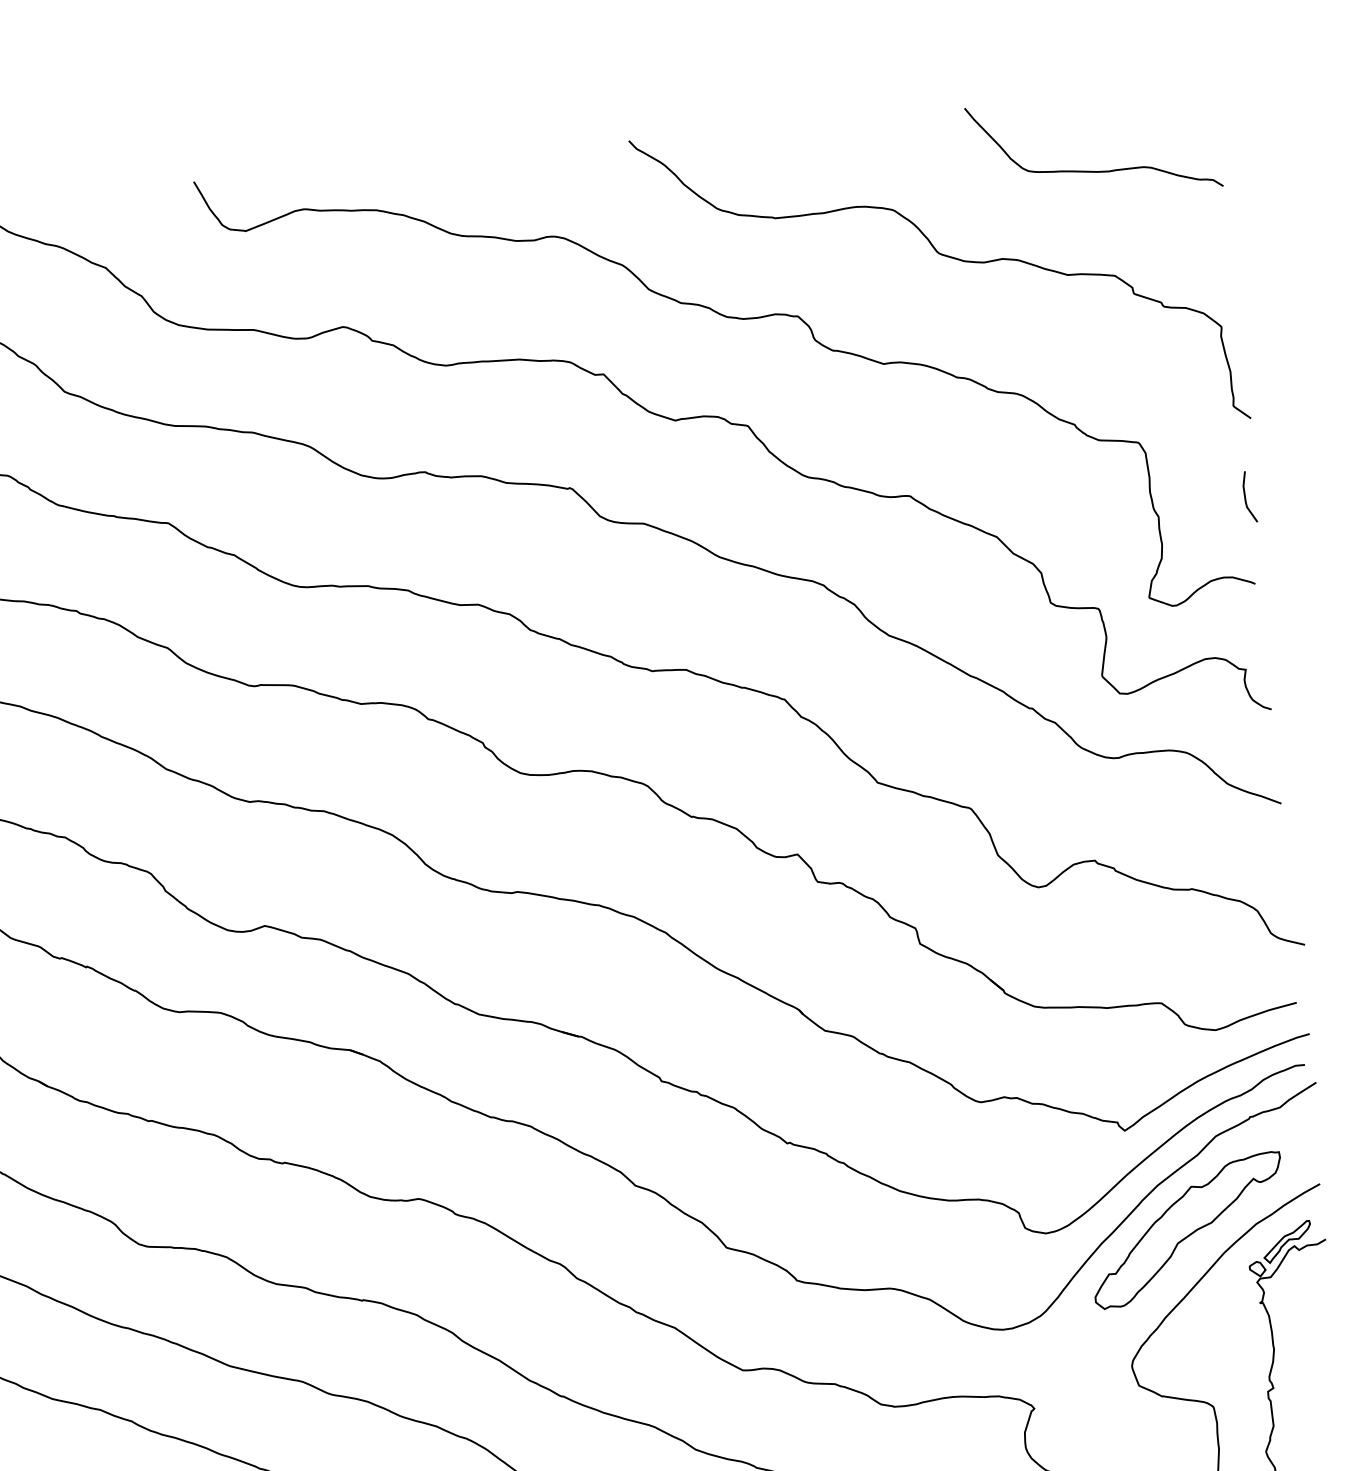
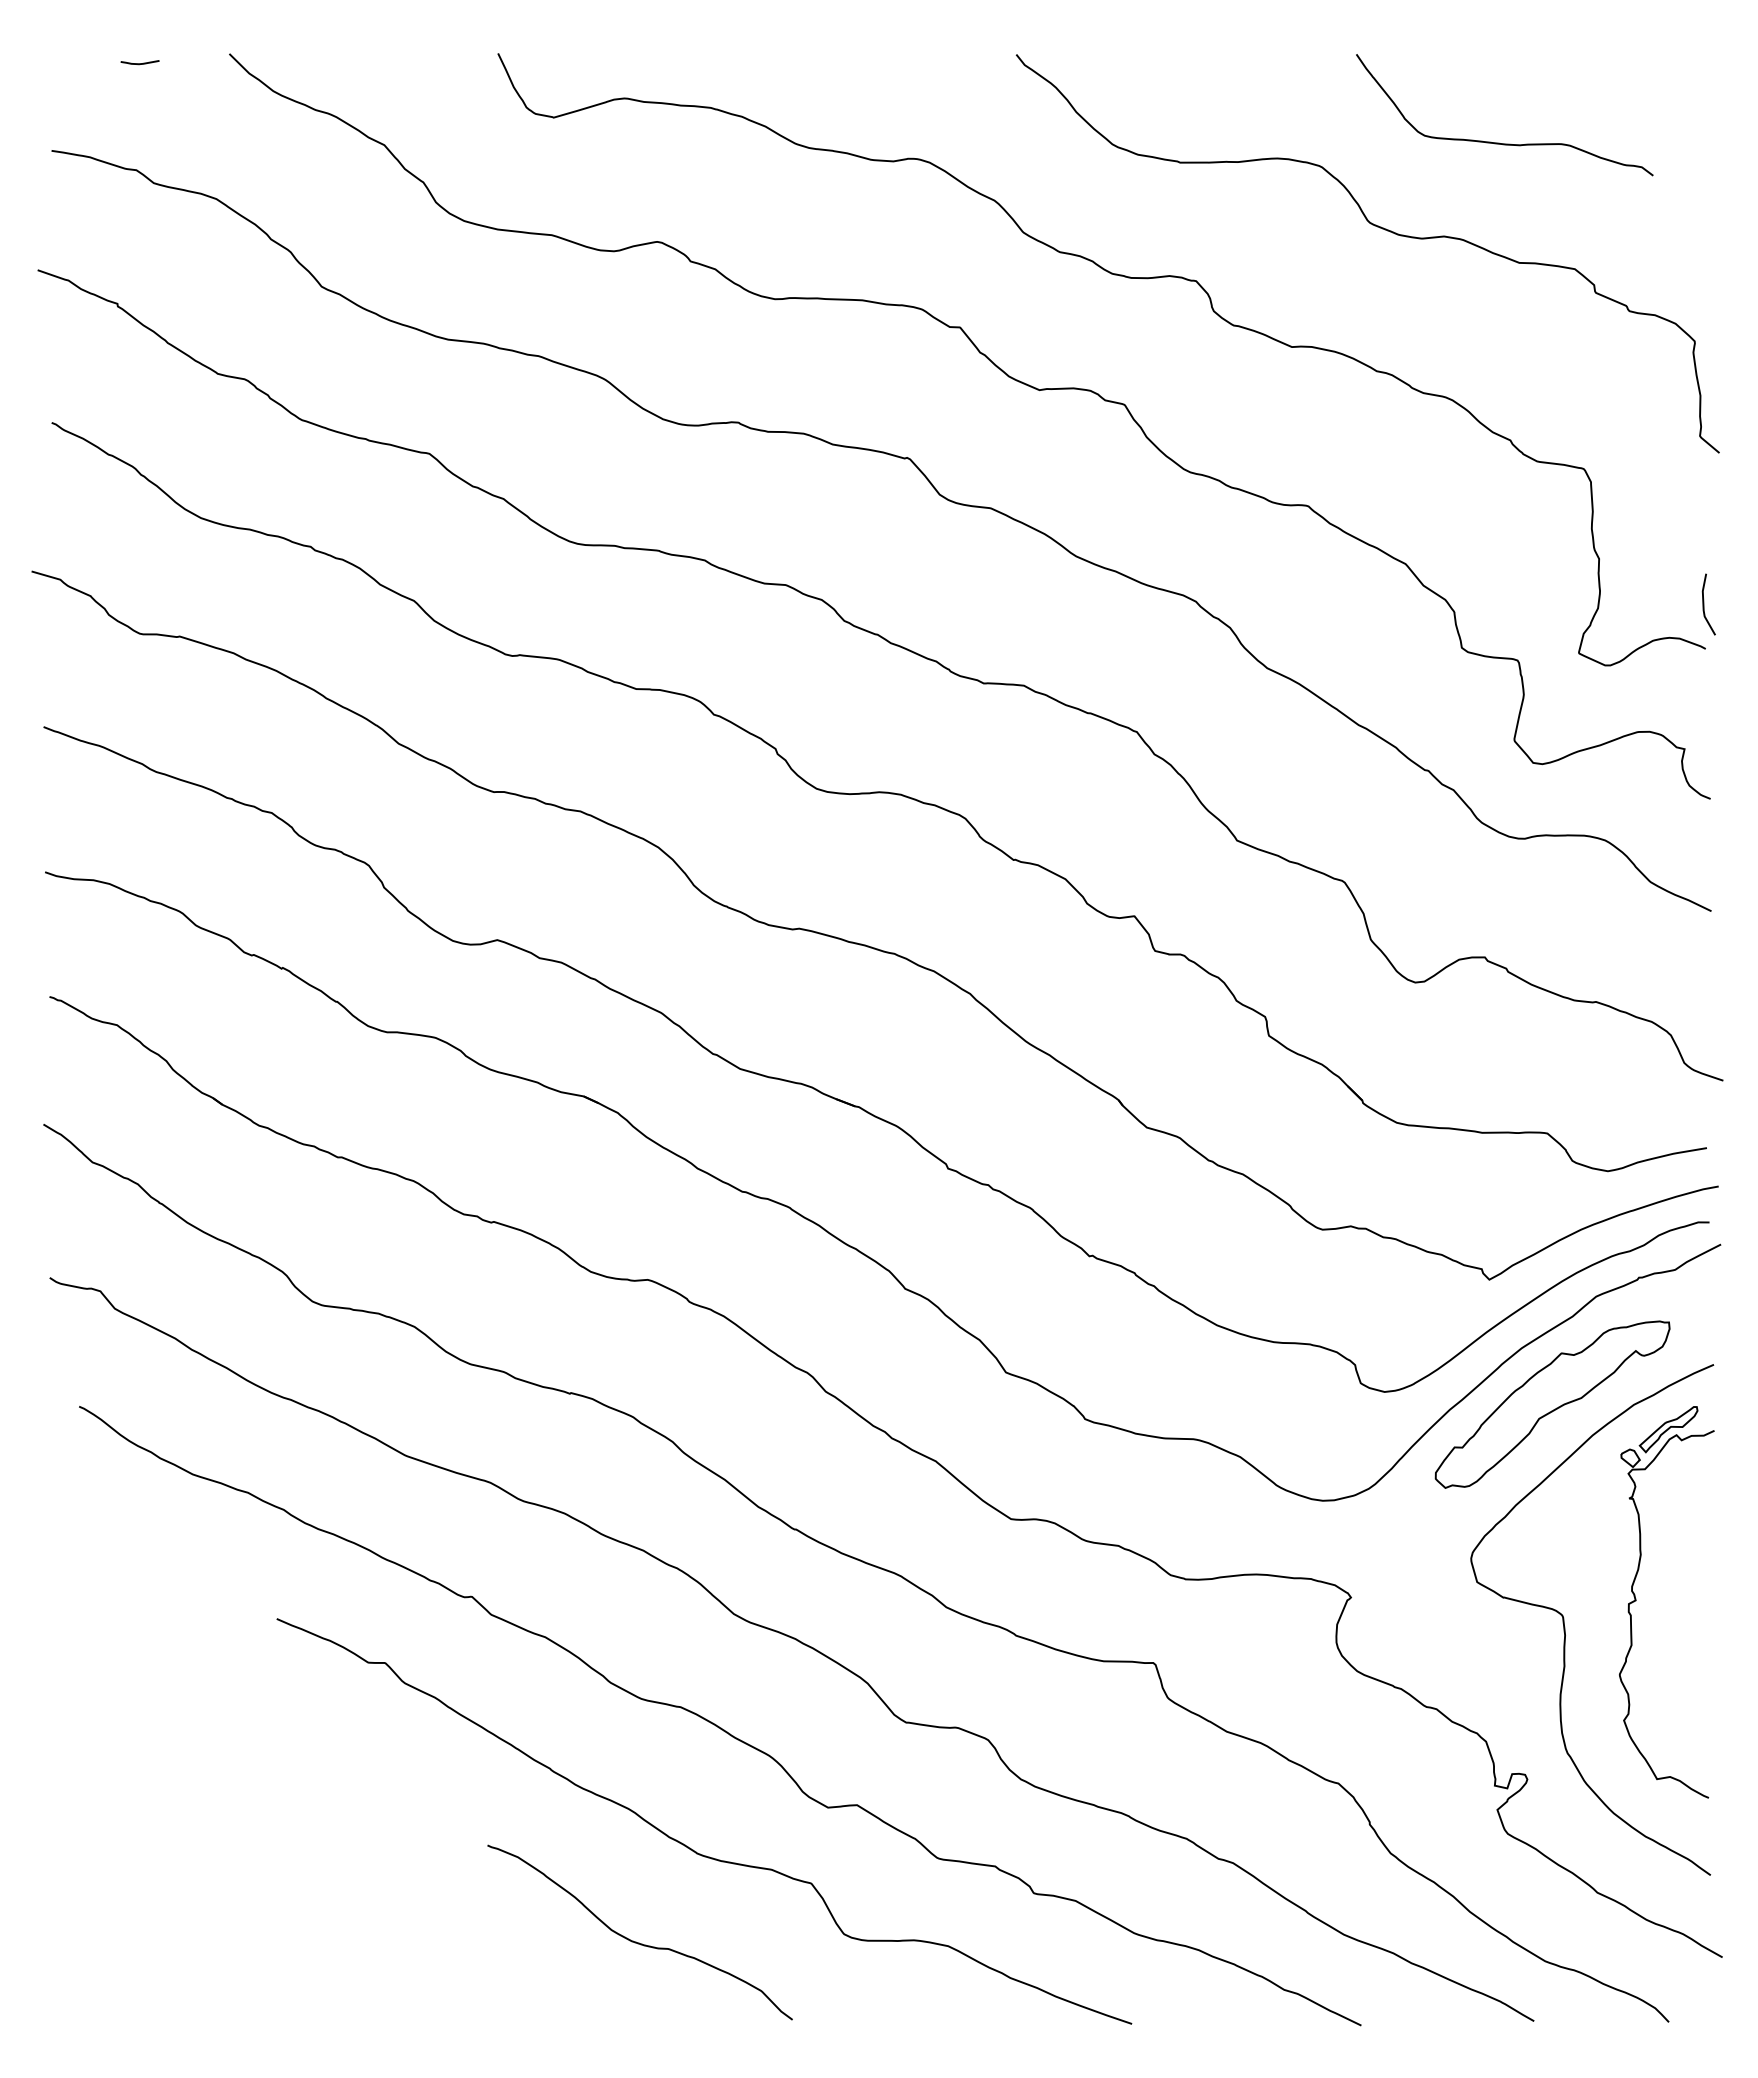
curve: (1091, 170) -> (1499, 142), moved
curve: (1246, 497) -> (1704, 604), moved

